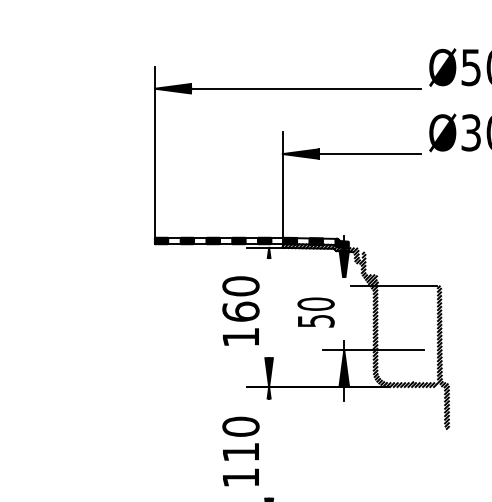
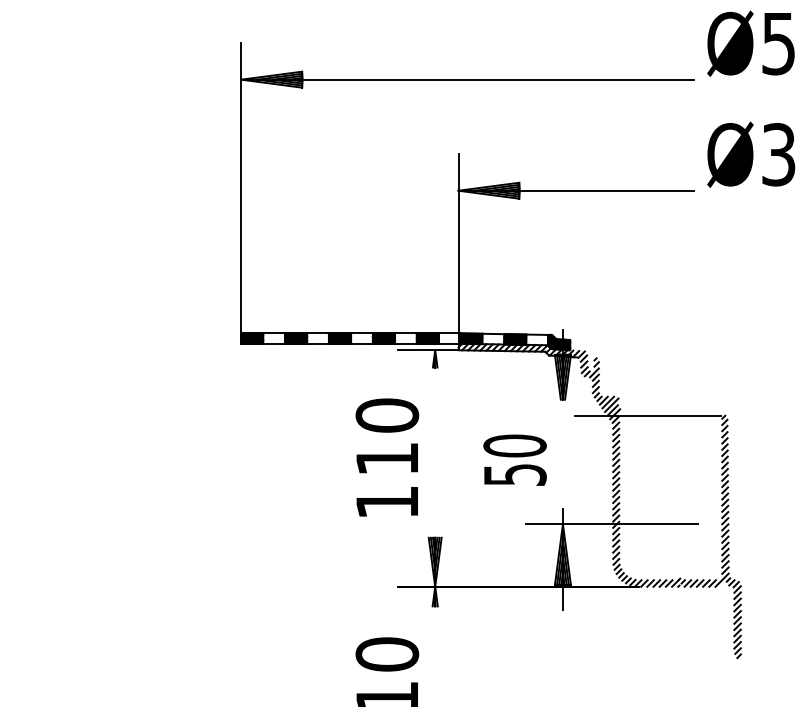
text: (240, 311) -> (386, 458), 160 -> 110

